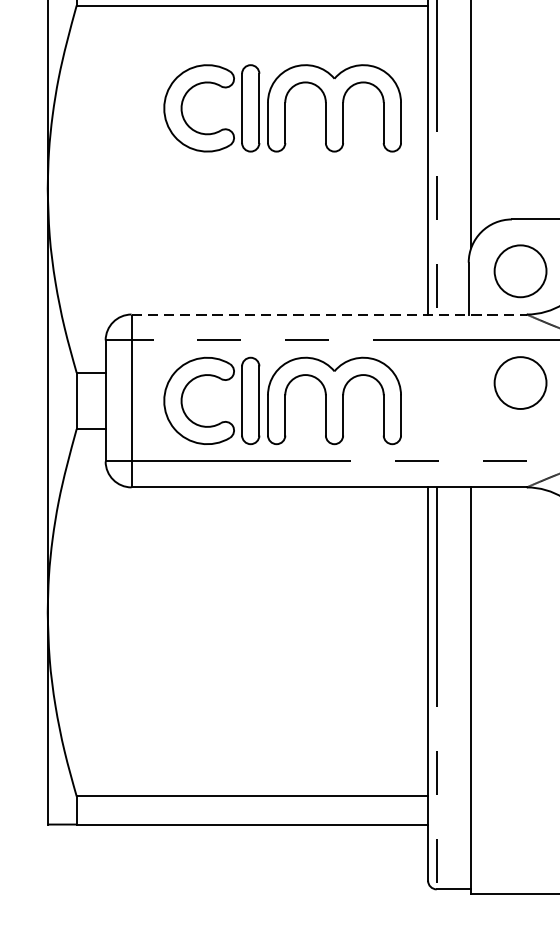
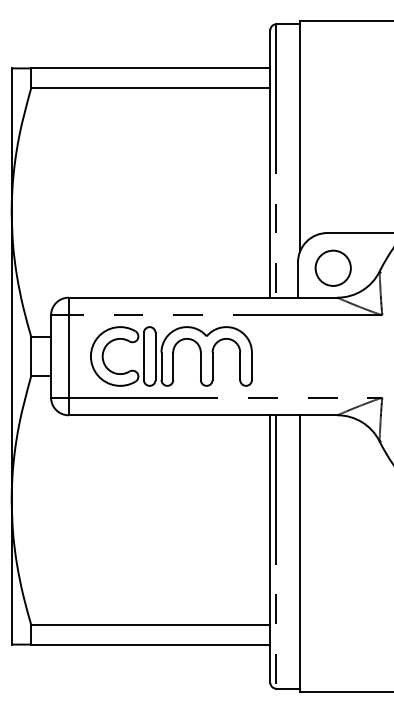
part: (282, 108) -> (171, 157), removed
line: (329, 314) -> (203, 297), dashed -> solid
circle: (519, 381) -> (332, 343), removed

